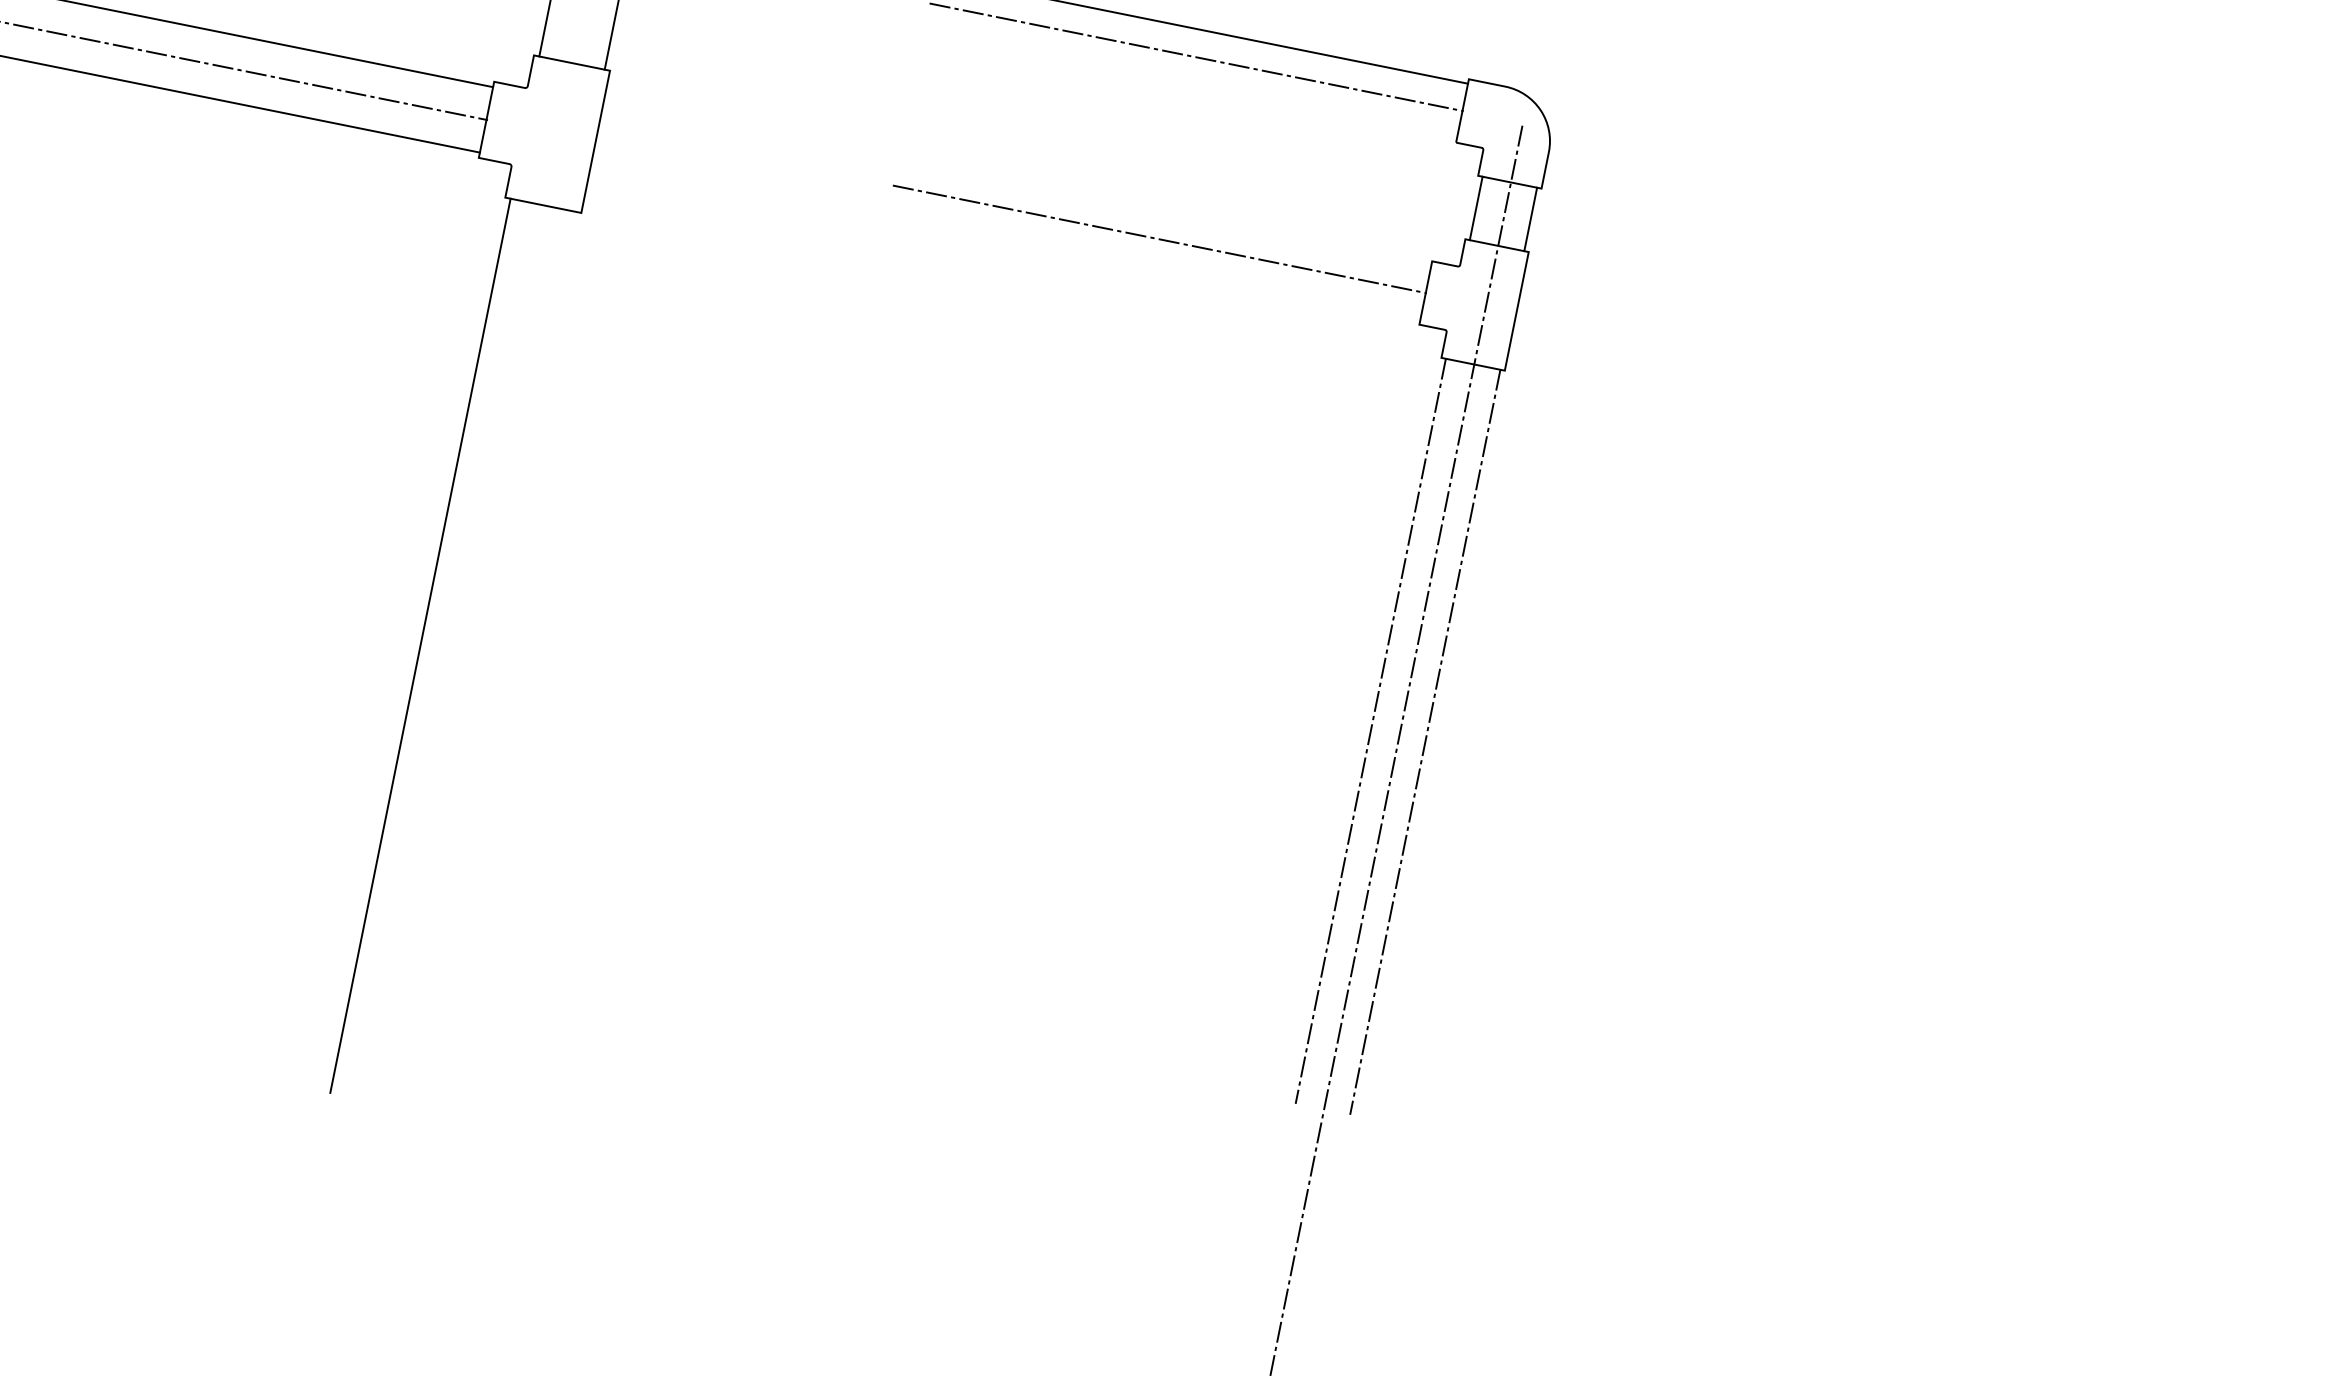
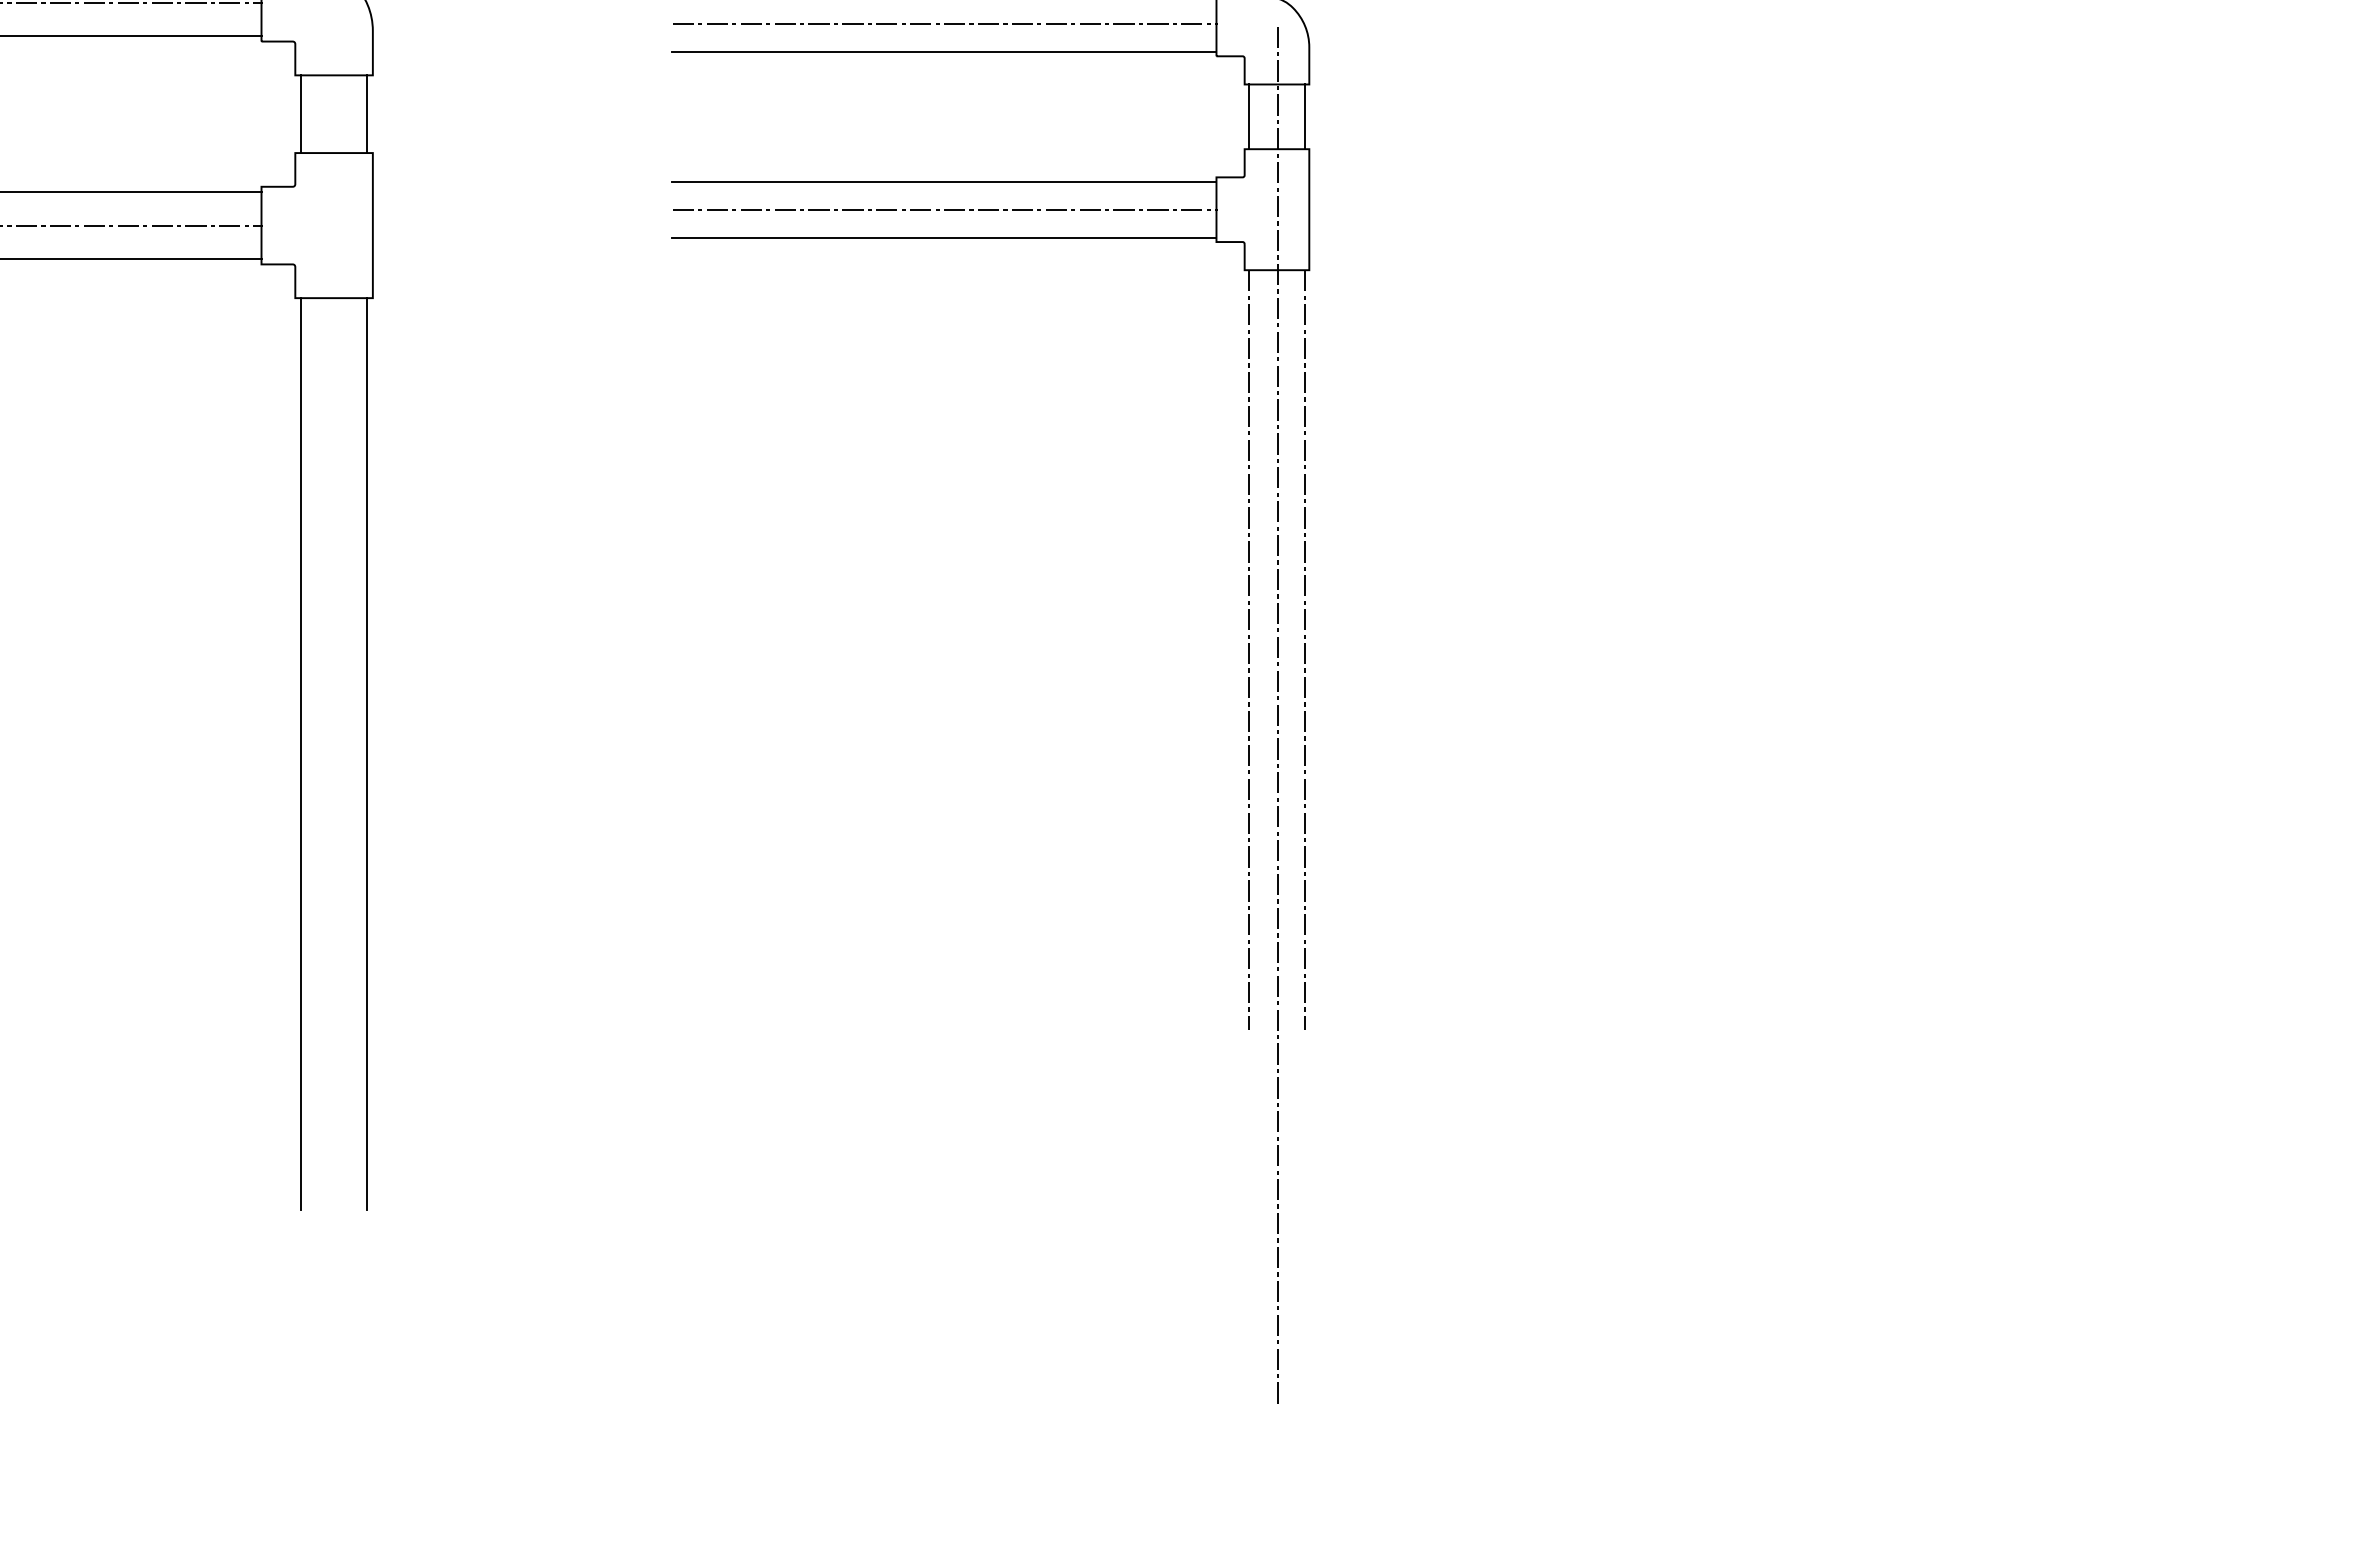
line: (1189, 83) -> (943, 51), added
line: (1163, 211) -> (943, 181), added
line: (1152, 266) -> (943, 237), added
line: (485, 659) -> (367, 754), added

